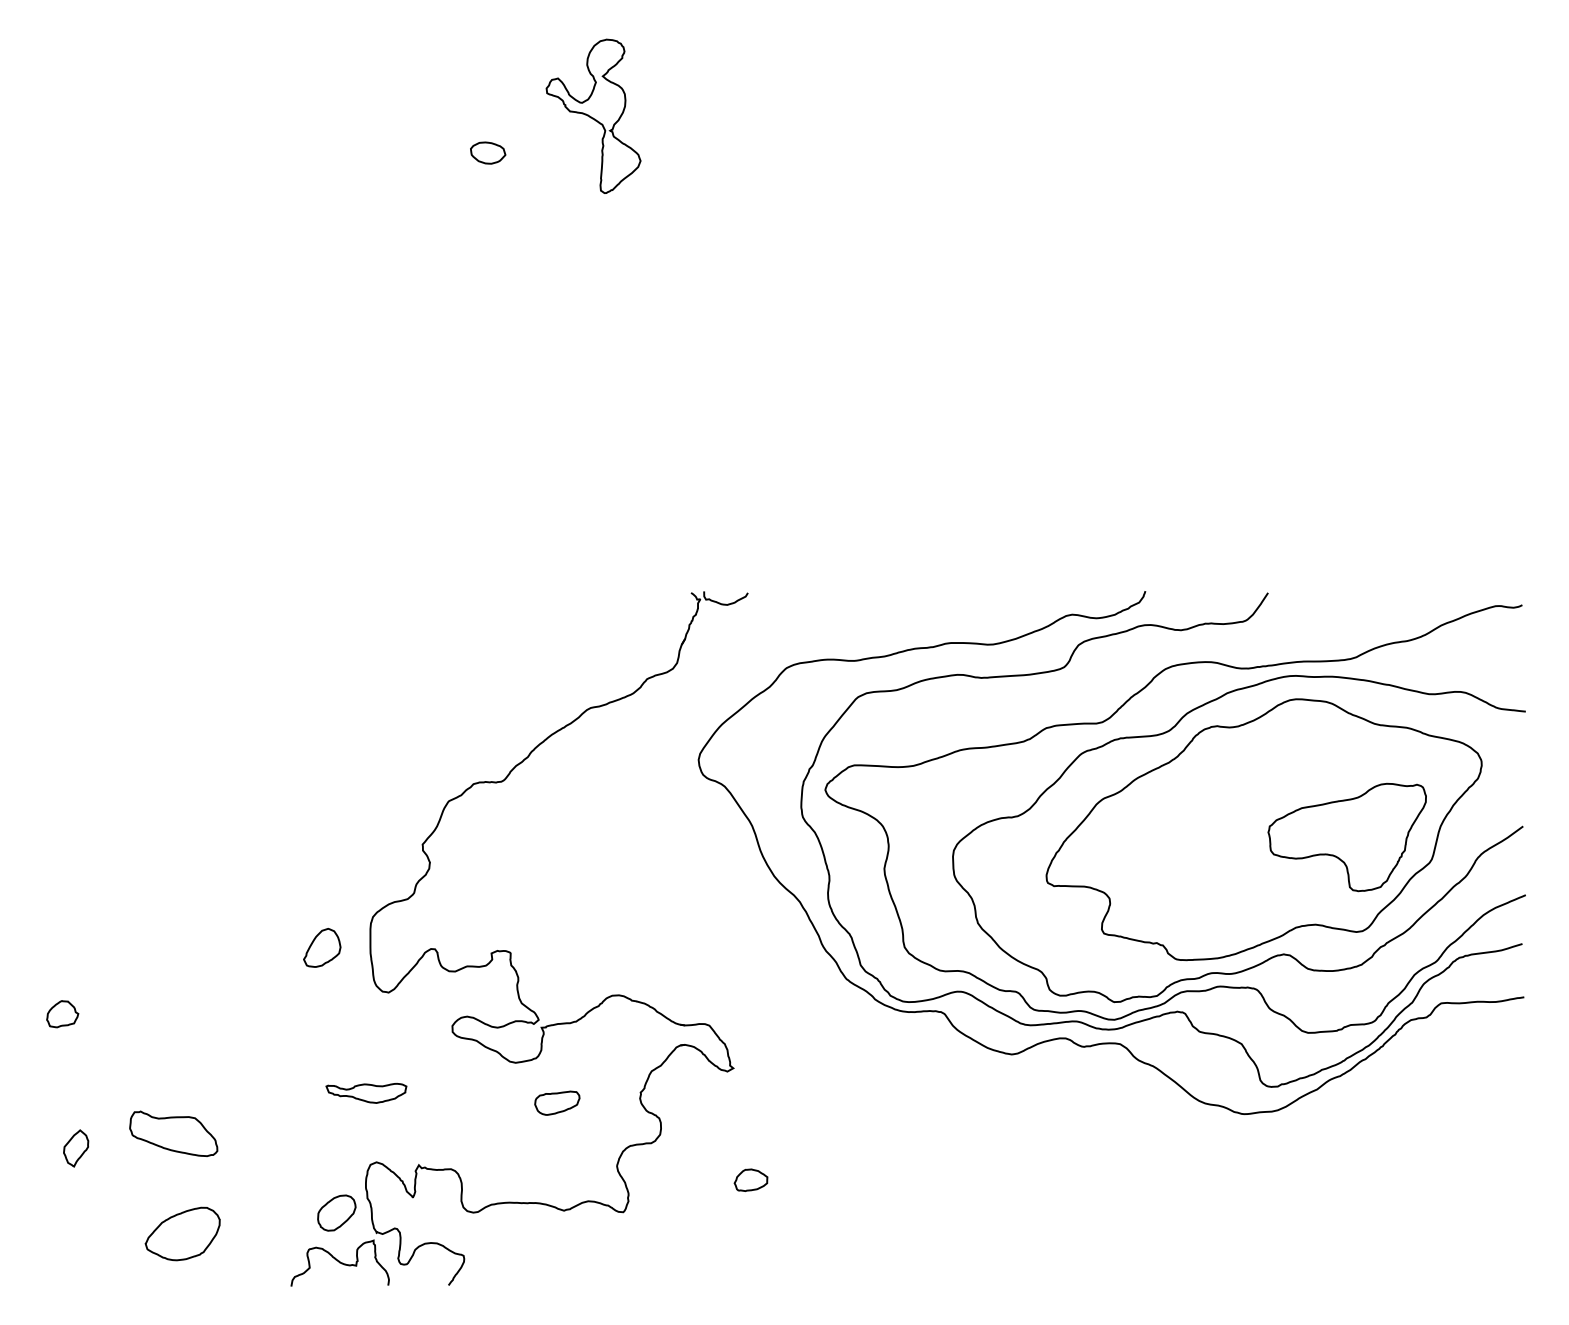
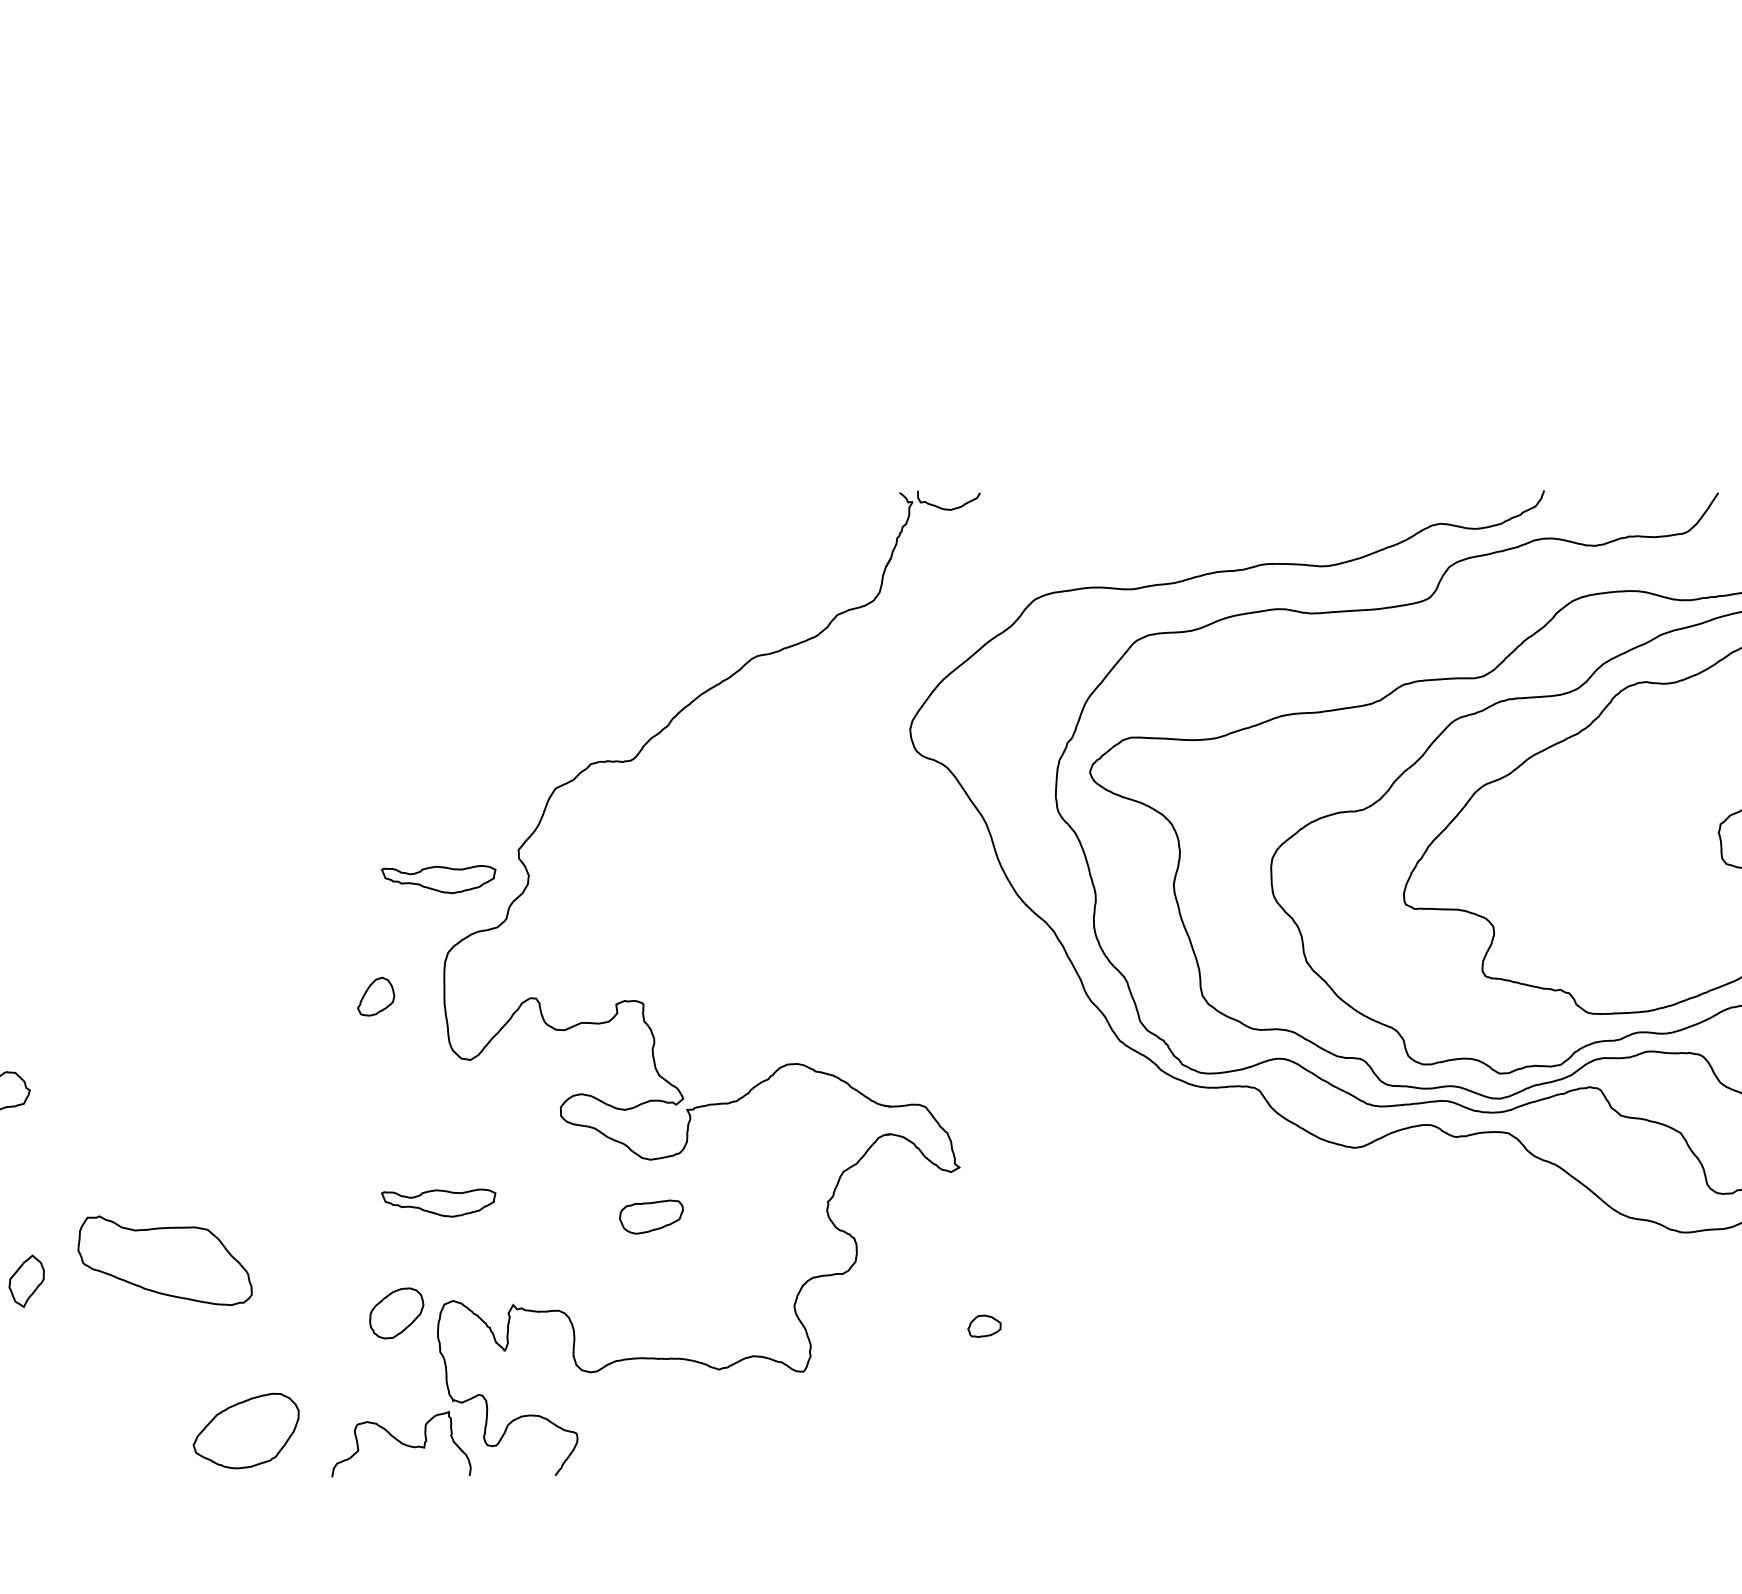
part: (366, 865) -> (438, 879), added
part: (322, 947) -> (376, 996), size x0.7
part: (557, 1102) -> (651, 1216), moved
part: (173, 1133) -> (164, 1260), size x1.4
part: (750, 1179) -> (983, 1325), size x0.7
part: (336, 1212) -> (396, 1312), moved
part: (182, 1233) -> (245, 1430), moved

